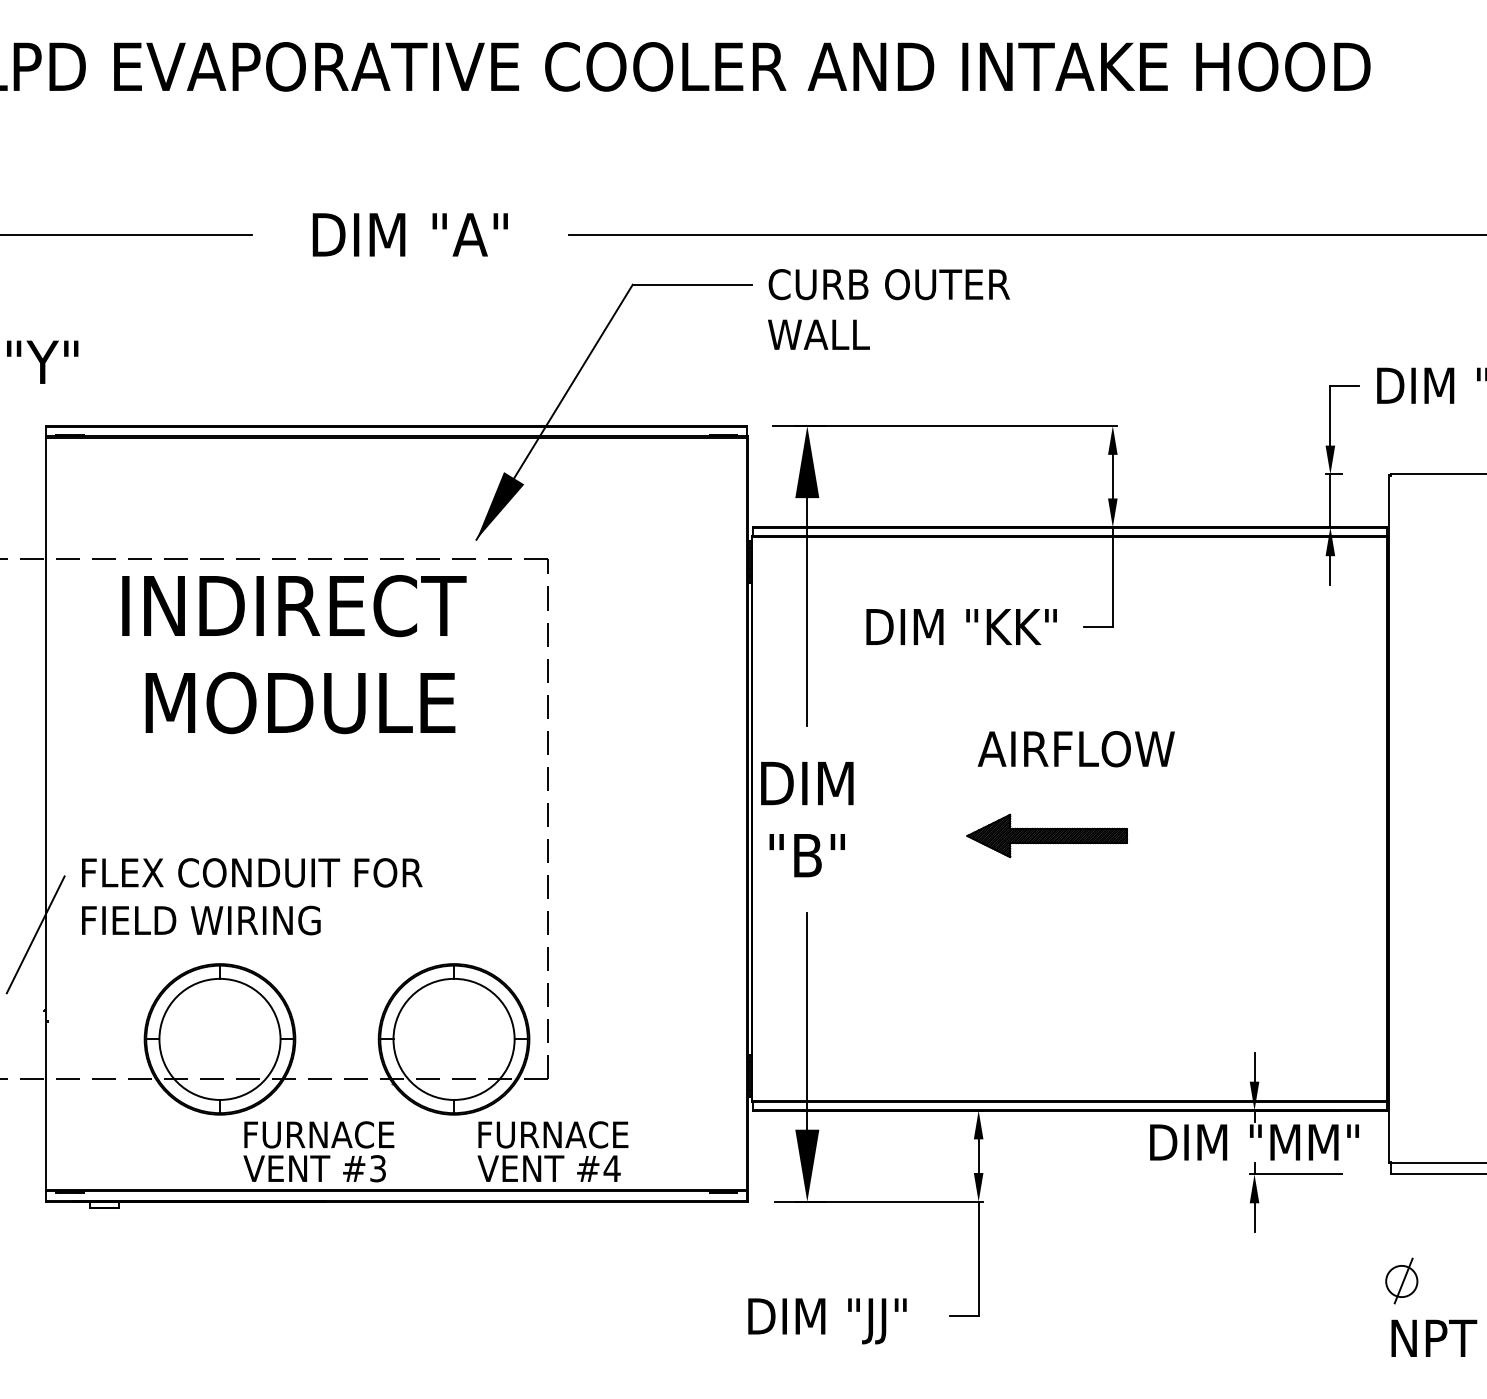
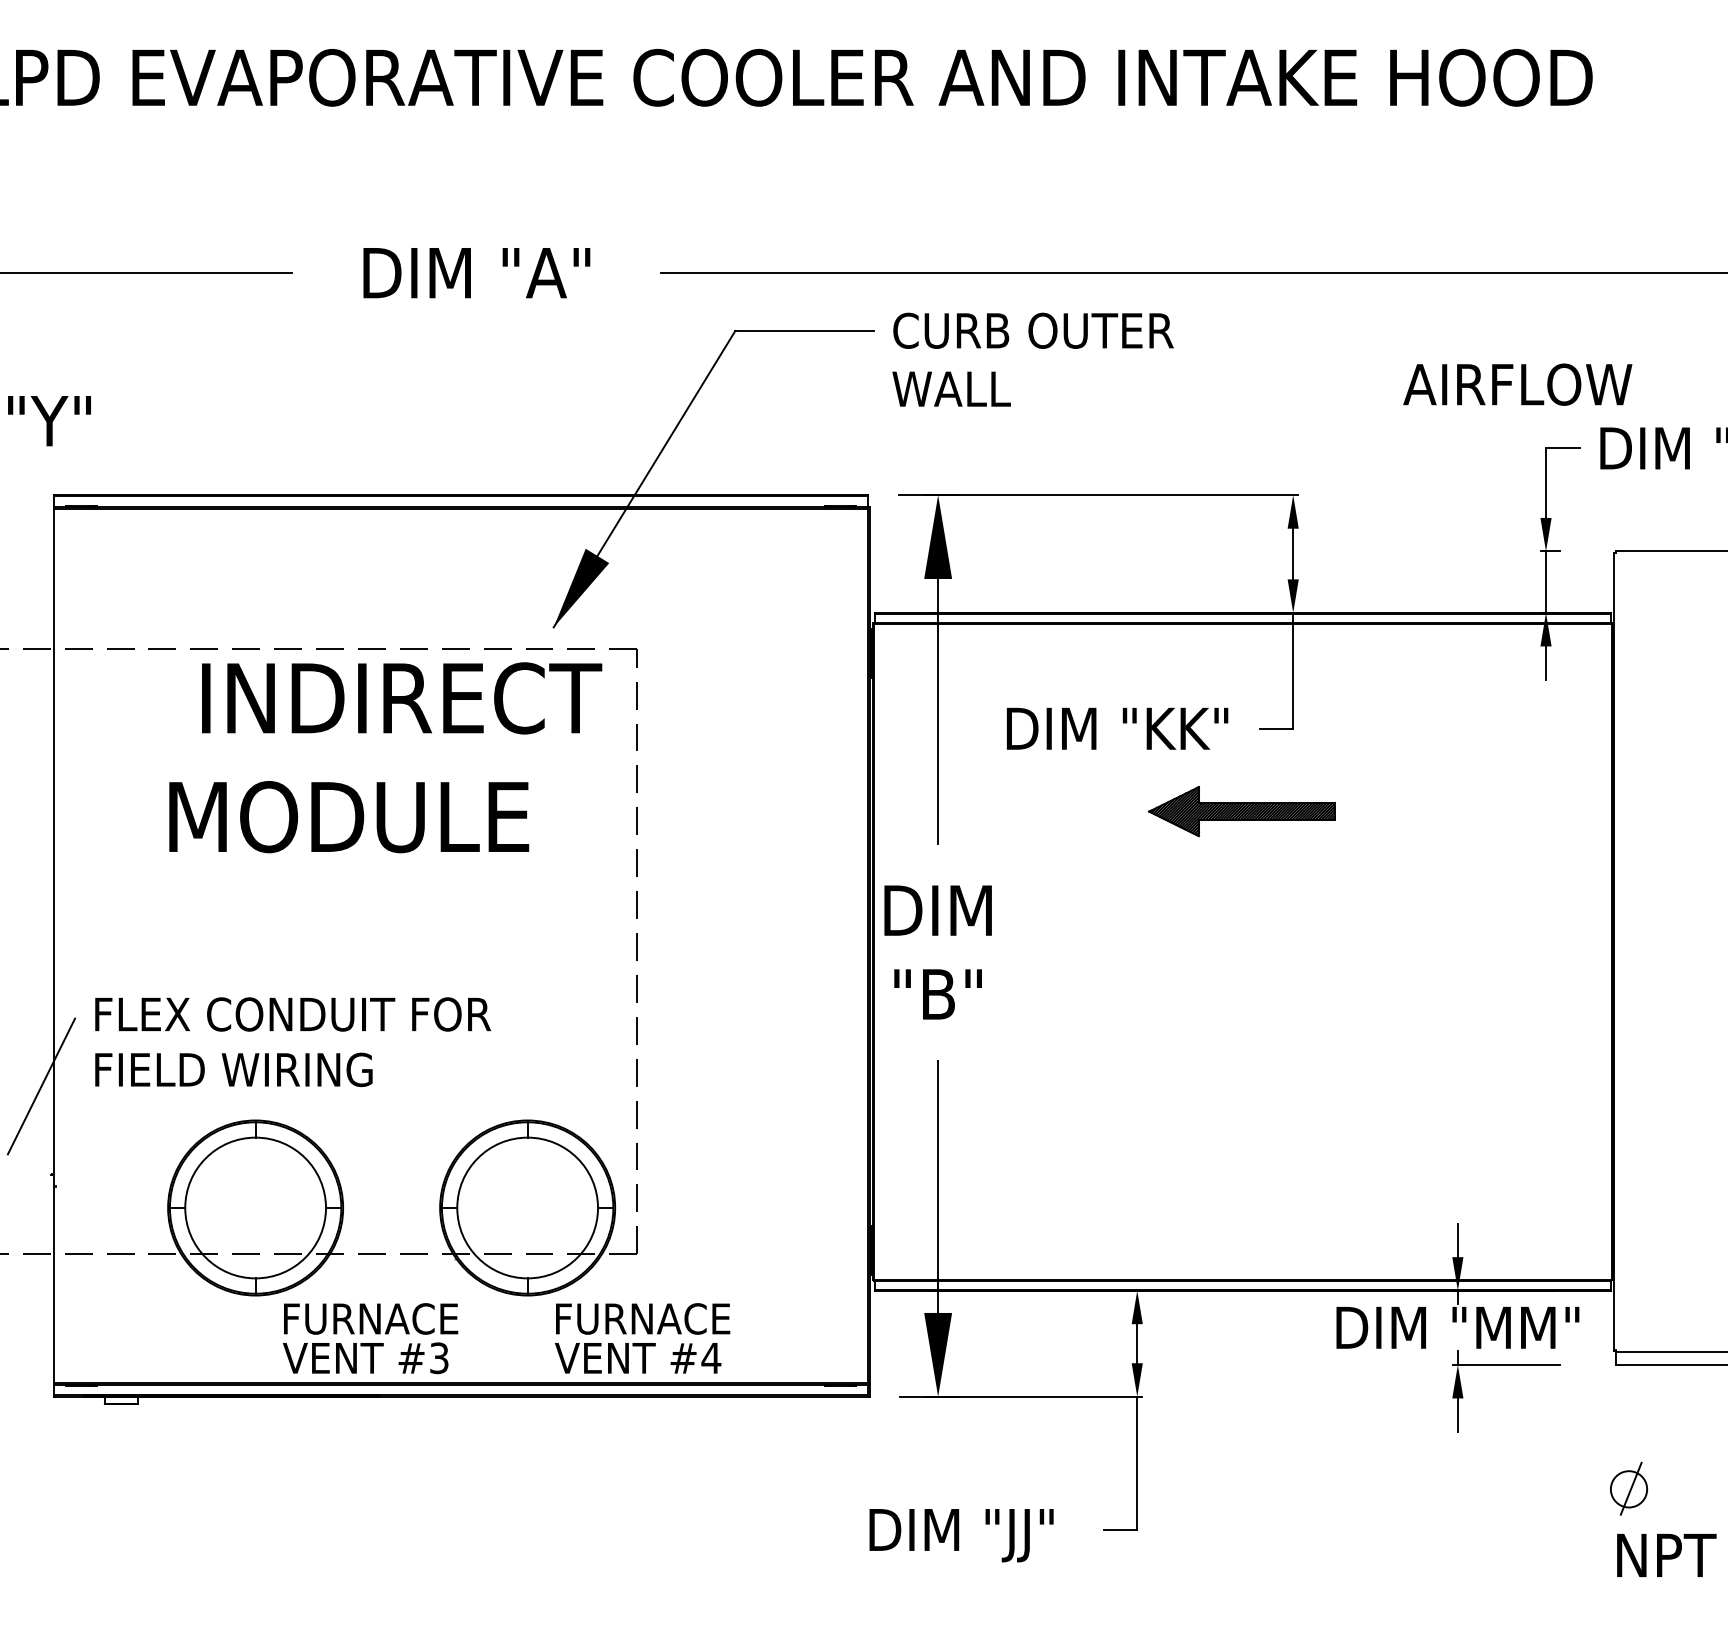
text: (294, 606) -> (402, 698), moved
text: (1076, 748) -> (1517, 384), moved
part: (1046, 835) -> (1241, 811), moved

